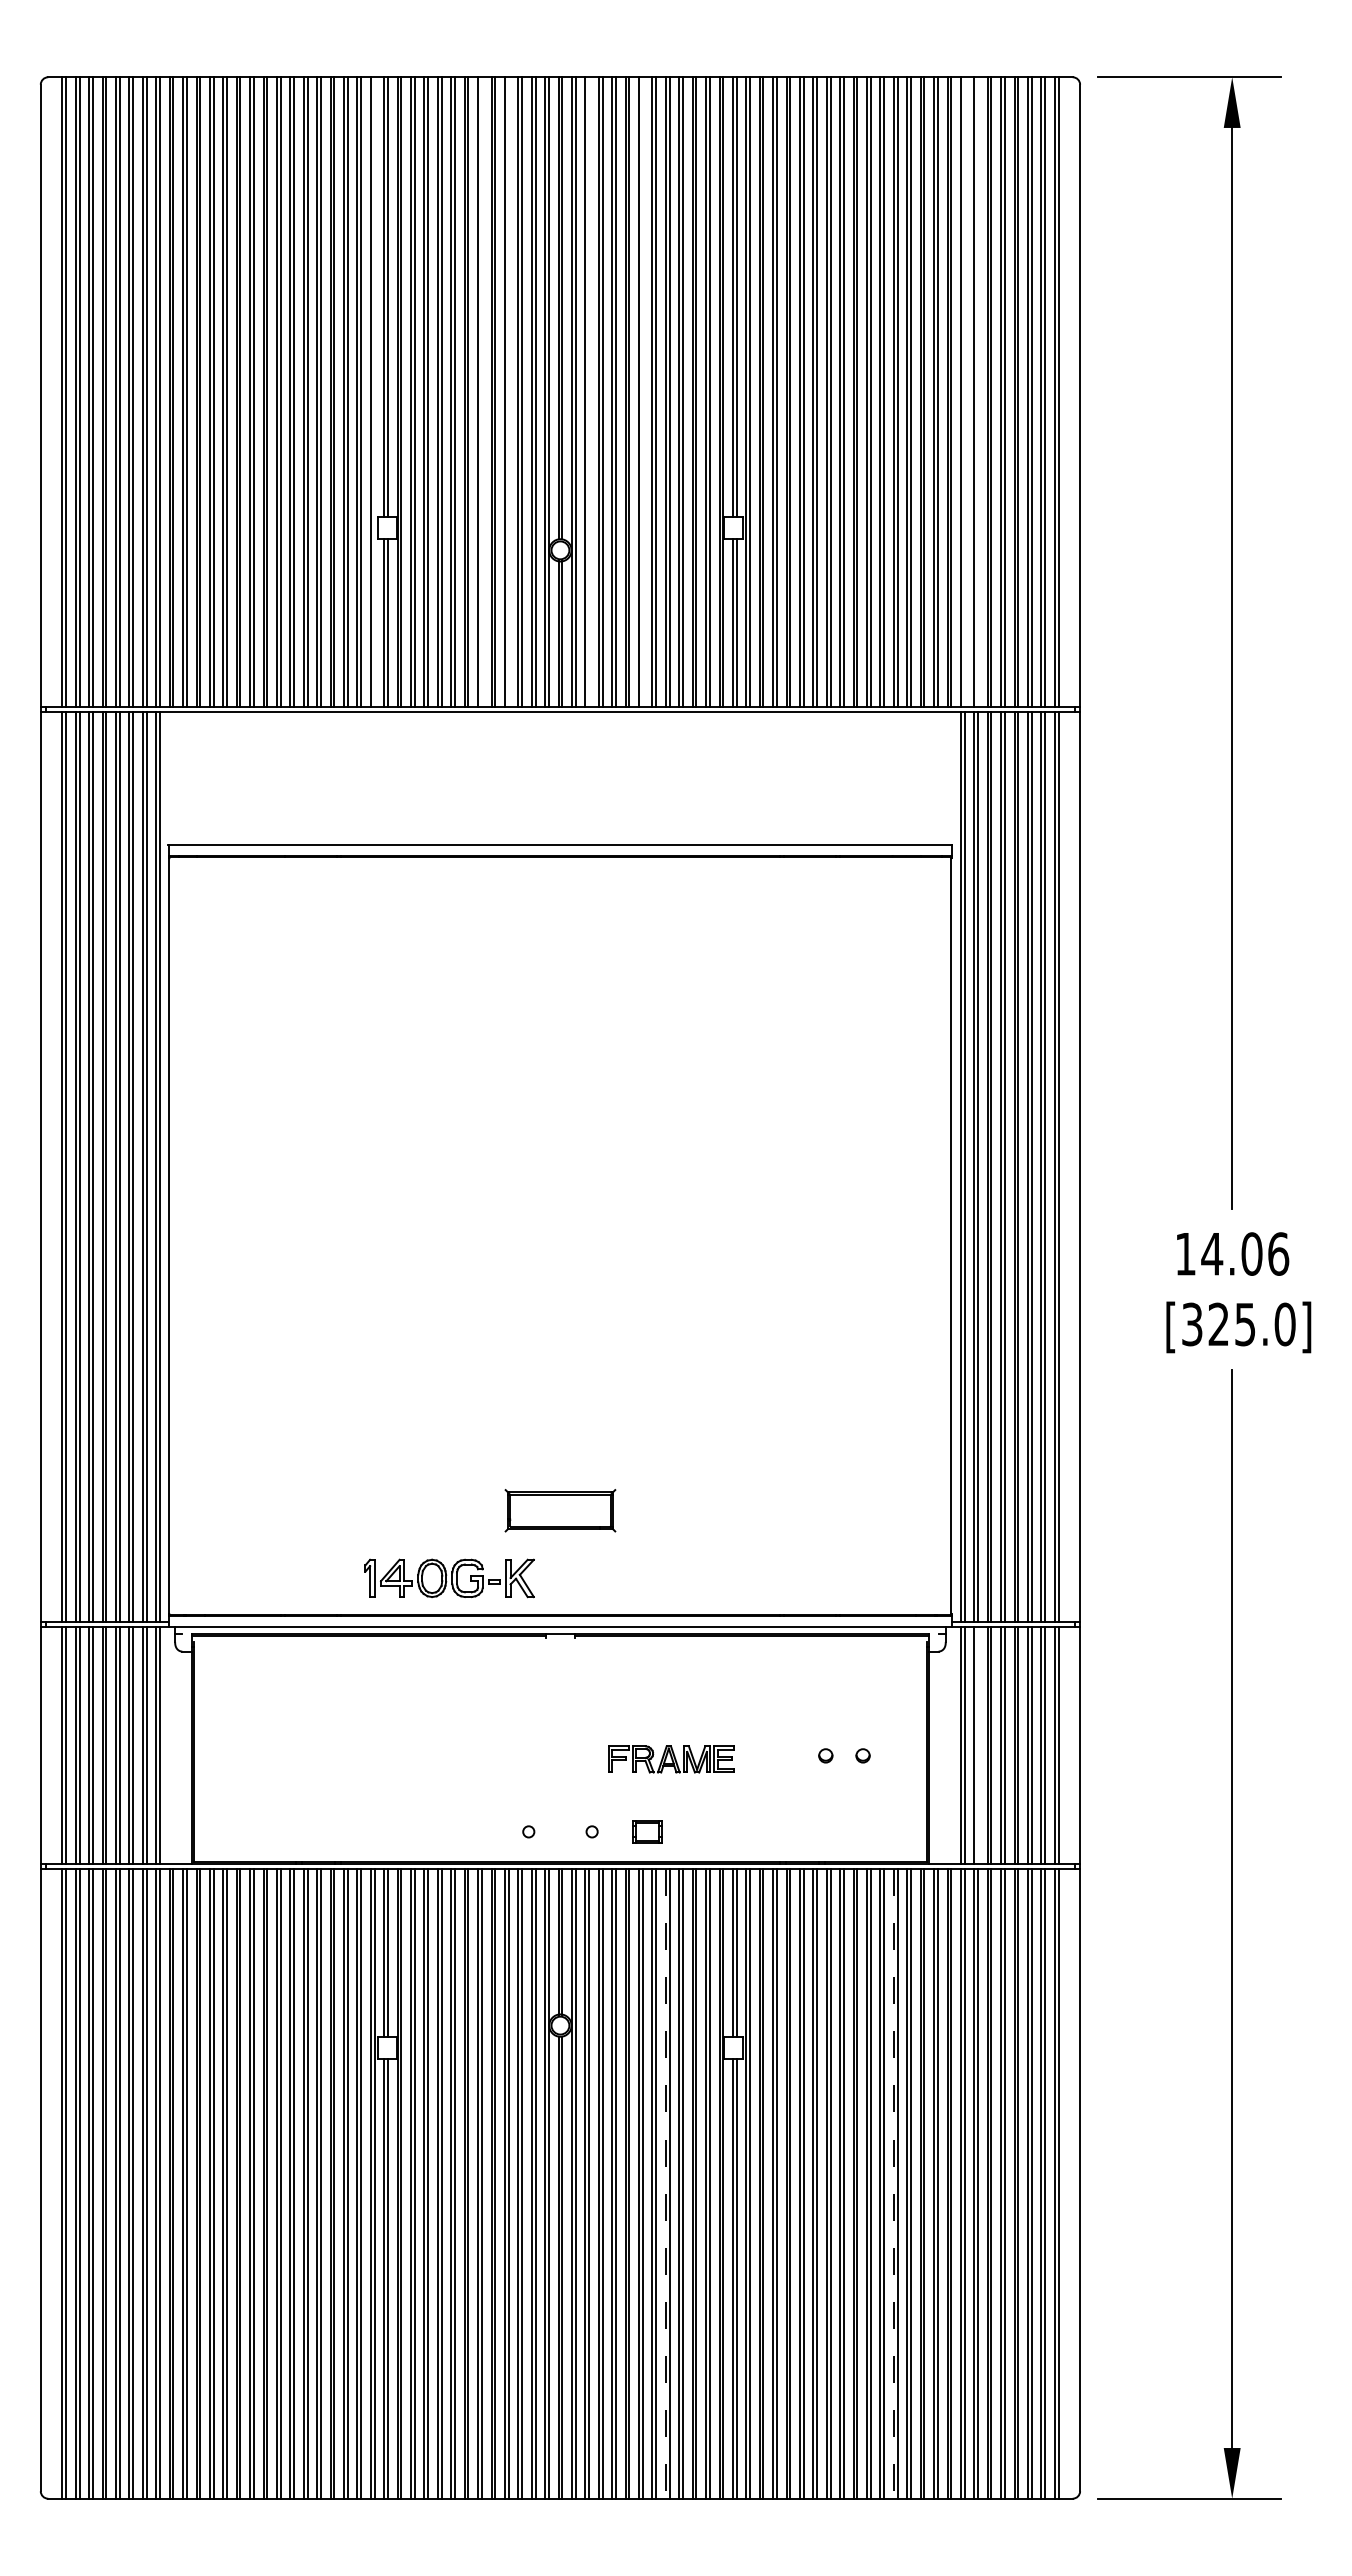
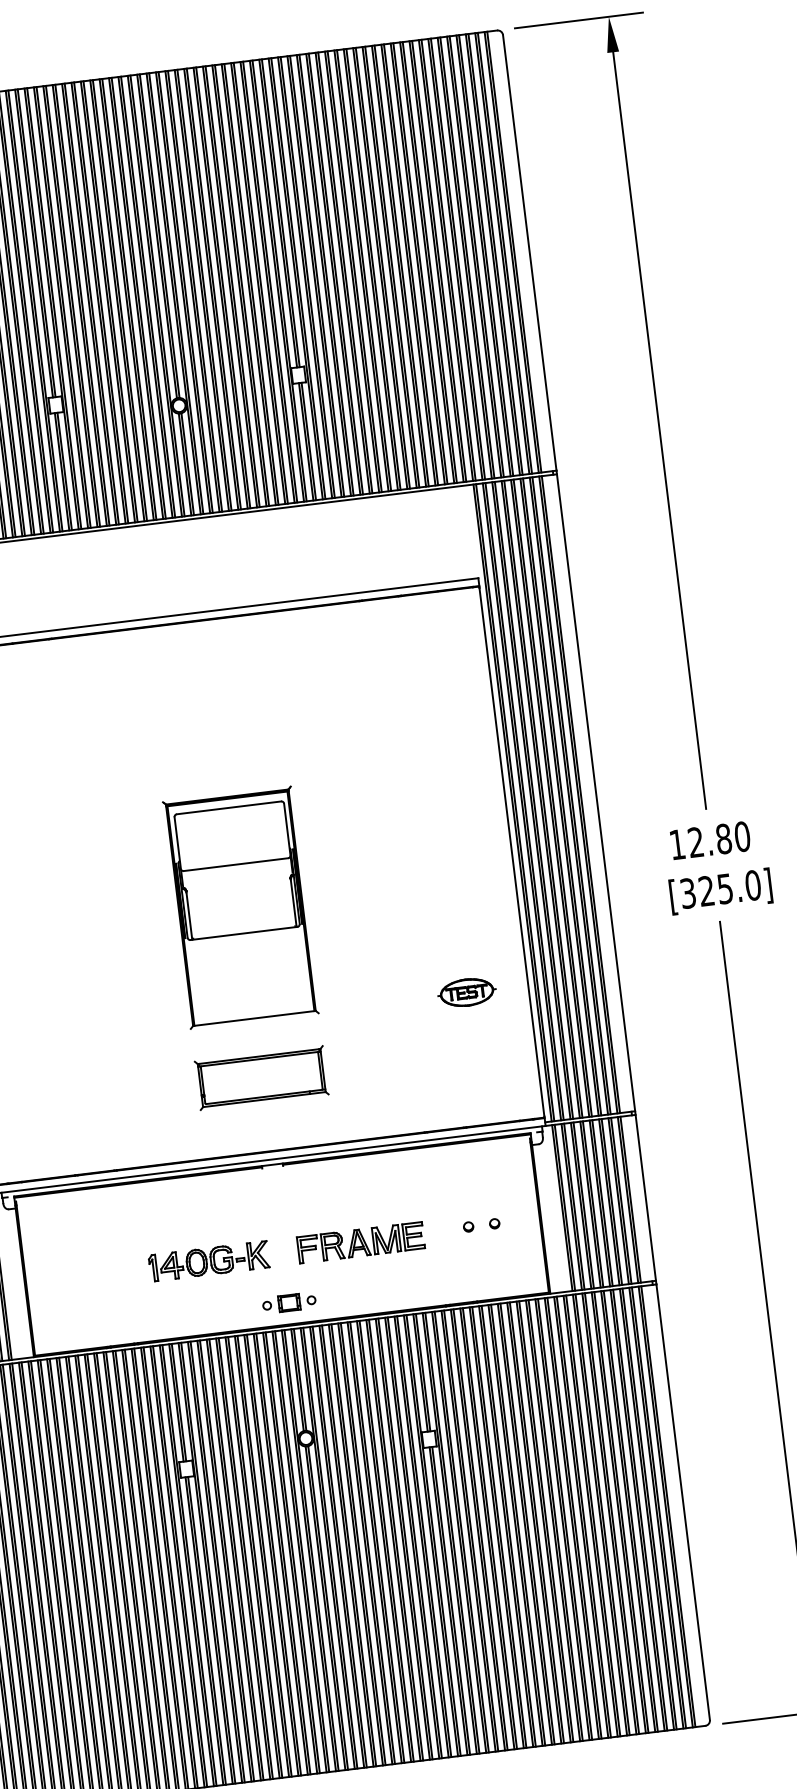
line: (374, 391) -> (35, 310), added
line: (481, 391) -> (110, 301), added
line: (508, 391) -> (129, 299), added
line: (589, 391) -> (185, 292), added
line: (642, 391) -> (222, 287), added
line: (964, 391) -> (448, 259), added
line: (978, 391) -> (458, 258), added
text: (1245, 1253) -> (719, 839), 14.06 -> 12.80
part: (560, 1267) -> (240, 907), added
part: (863, 1425) -> (466, 992), added
part: (560, 1510) -> (261, 1078), size x1.67
part: (449, 1578) -> (208, 1261), moved
line: (978, 1745) -> (574, 1206), added
part: (671, 1759) -> (360, 1242), size x1.43
part: (647, 1831) -> (289, 1302), moved
line: (665, 2183) -> (393, 1540), dashed -> solid
line: (893, 2183) -> (552, 1520), dashed -> solid

